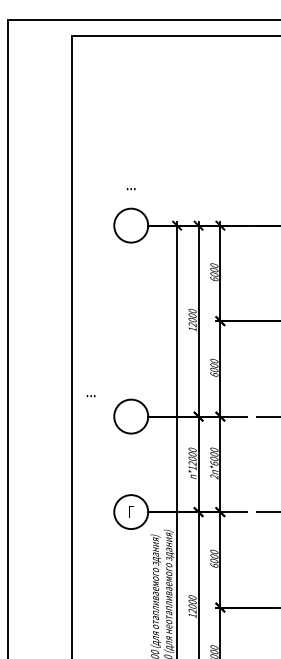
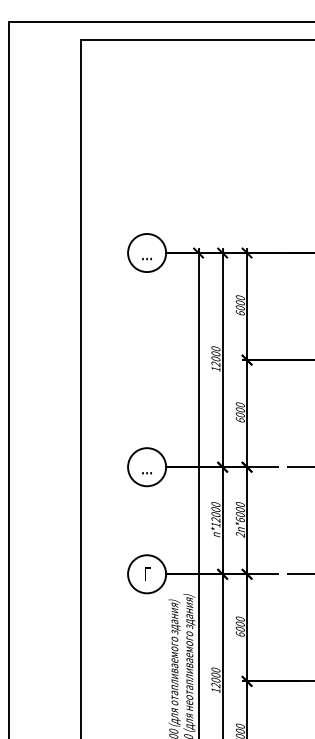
text: (130, 188) -> (146, 258), moved
text: (90, 396) -> (146, 473), moved

